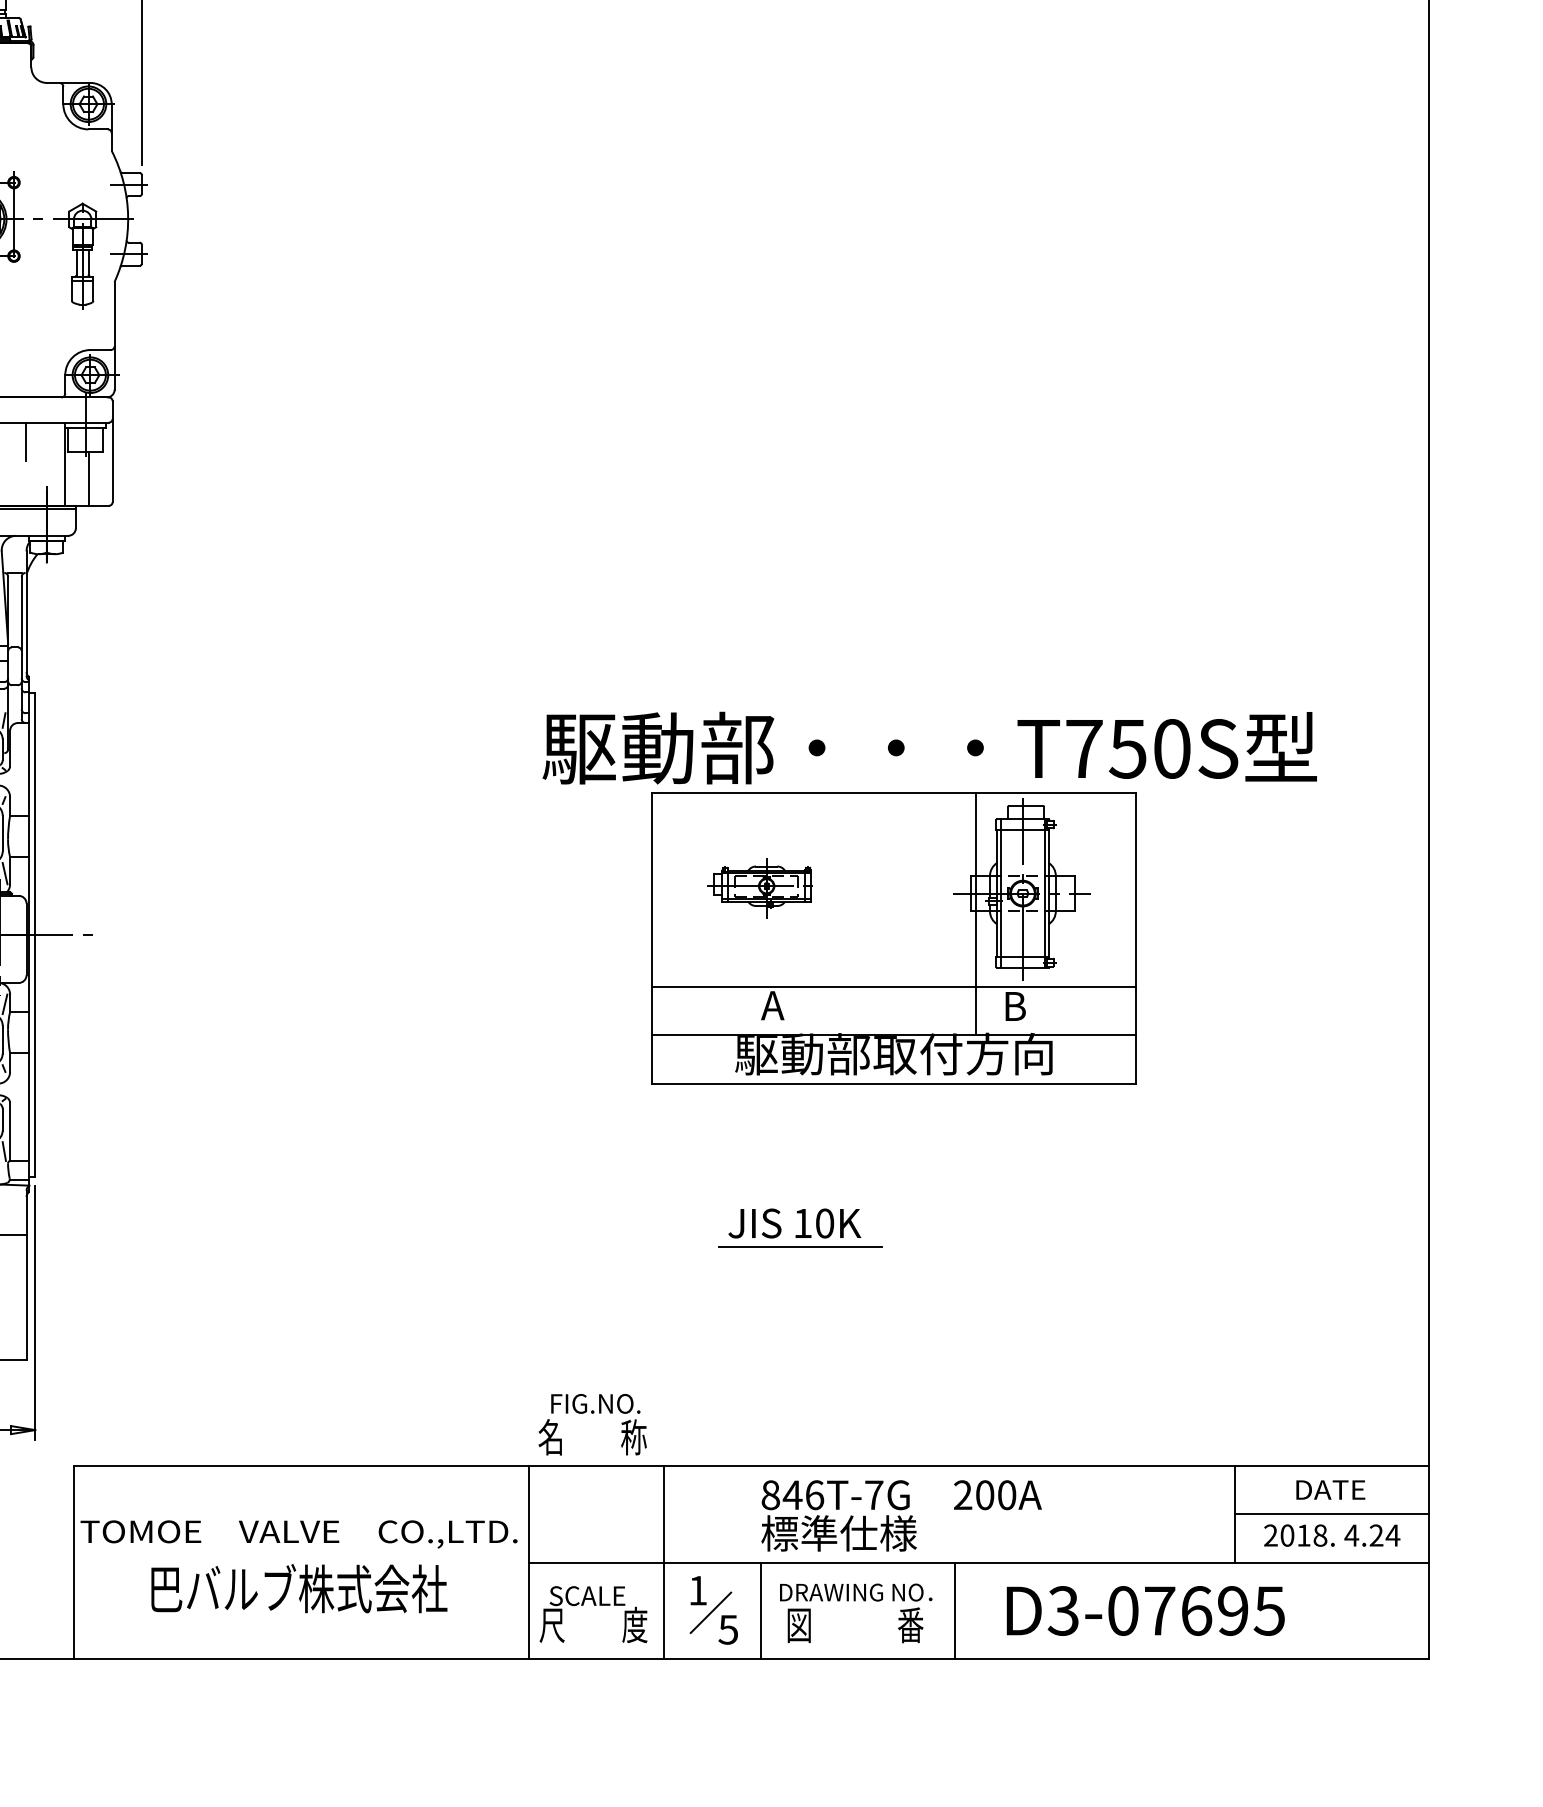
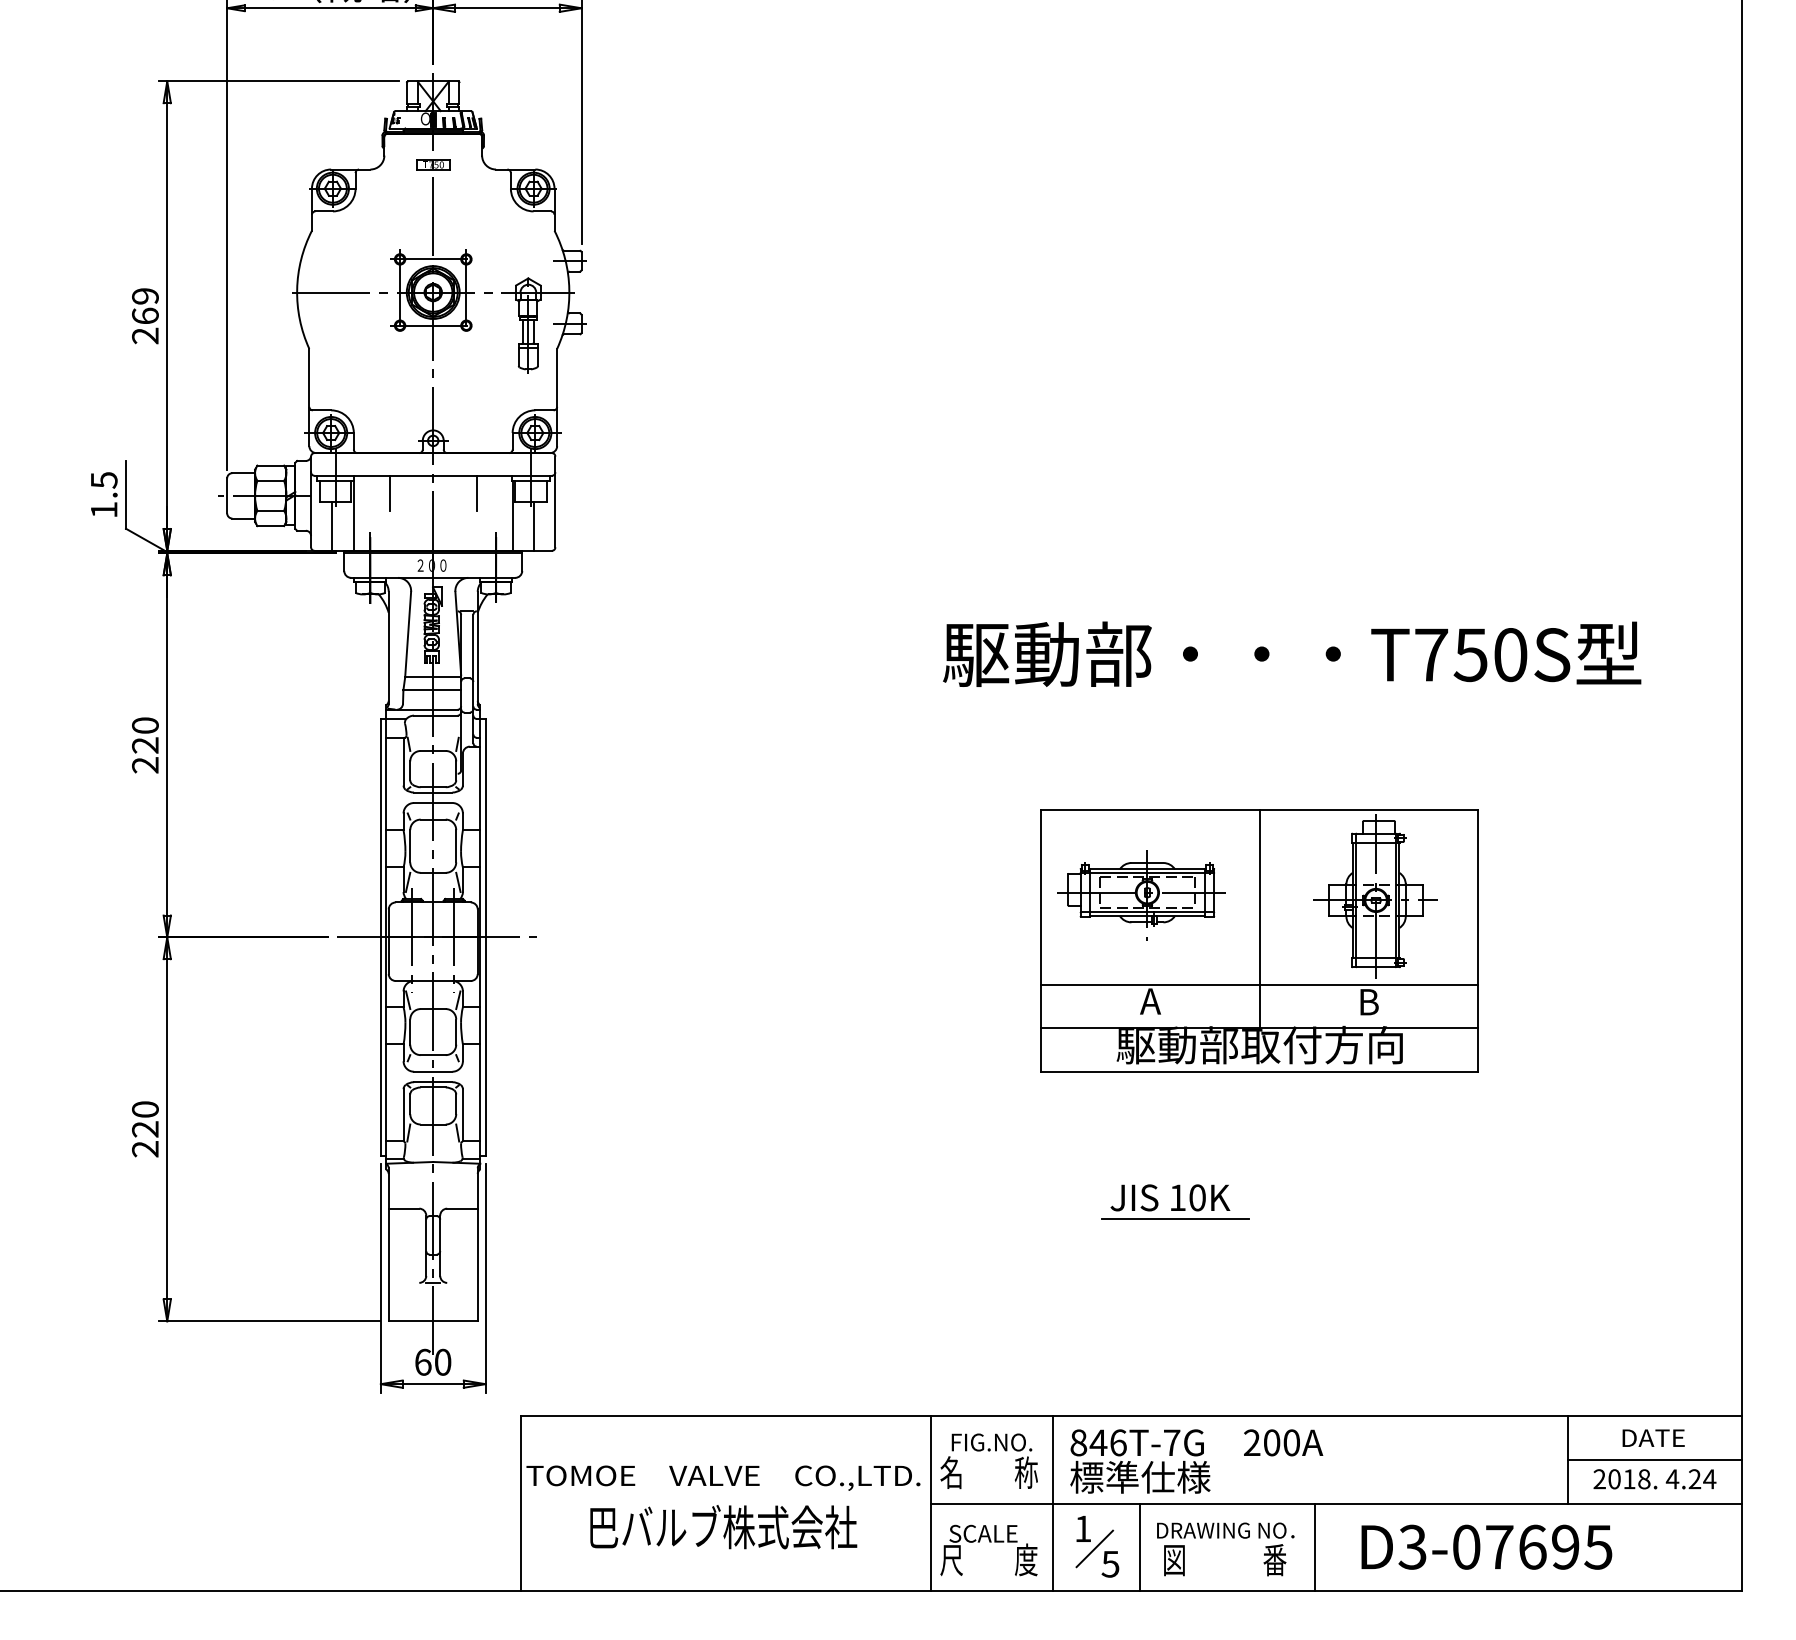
text: (930, 747) -> (1292, 653), moved
part: (762, 888) -> (1141, 895), size x1.67
line: (975, 914) -> (1259, 919), moved
text: (591, 1424) -> (988, 1461), moved
text: (901, 1515) -> (1196, 1461), moved

